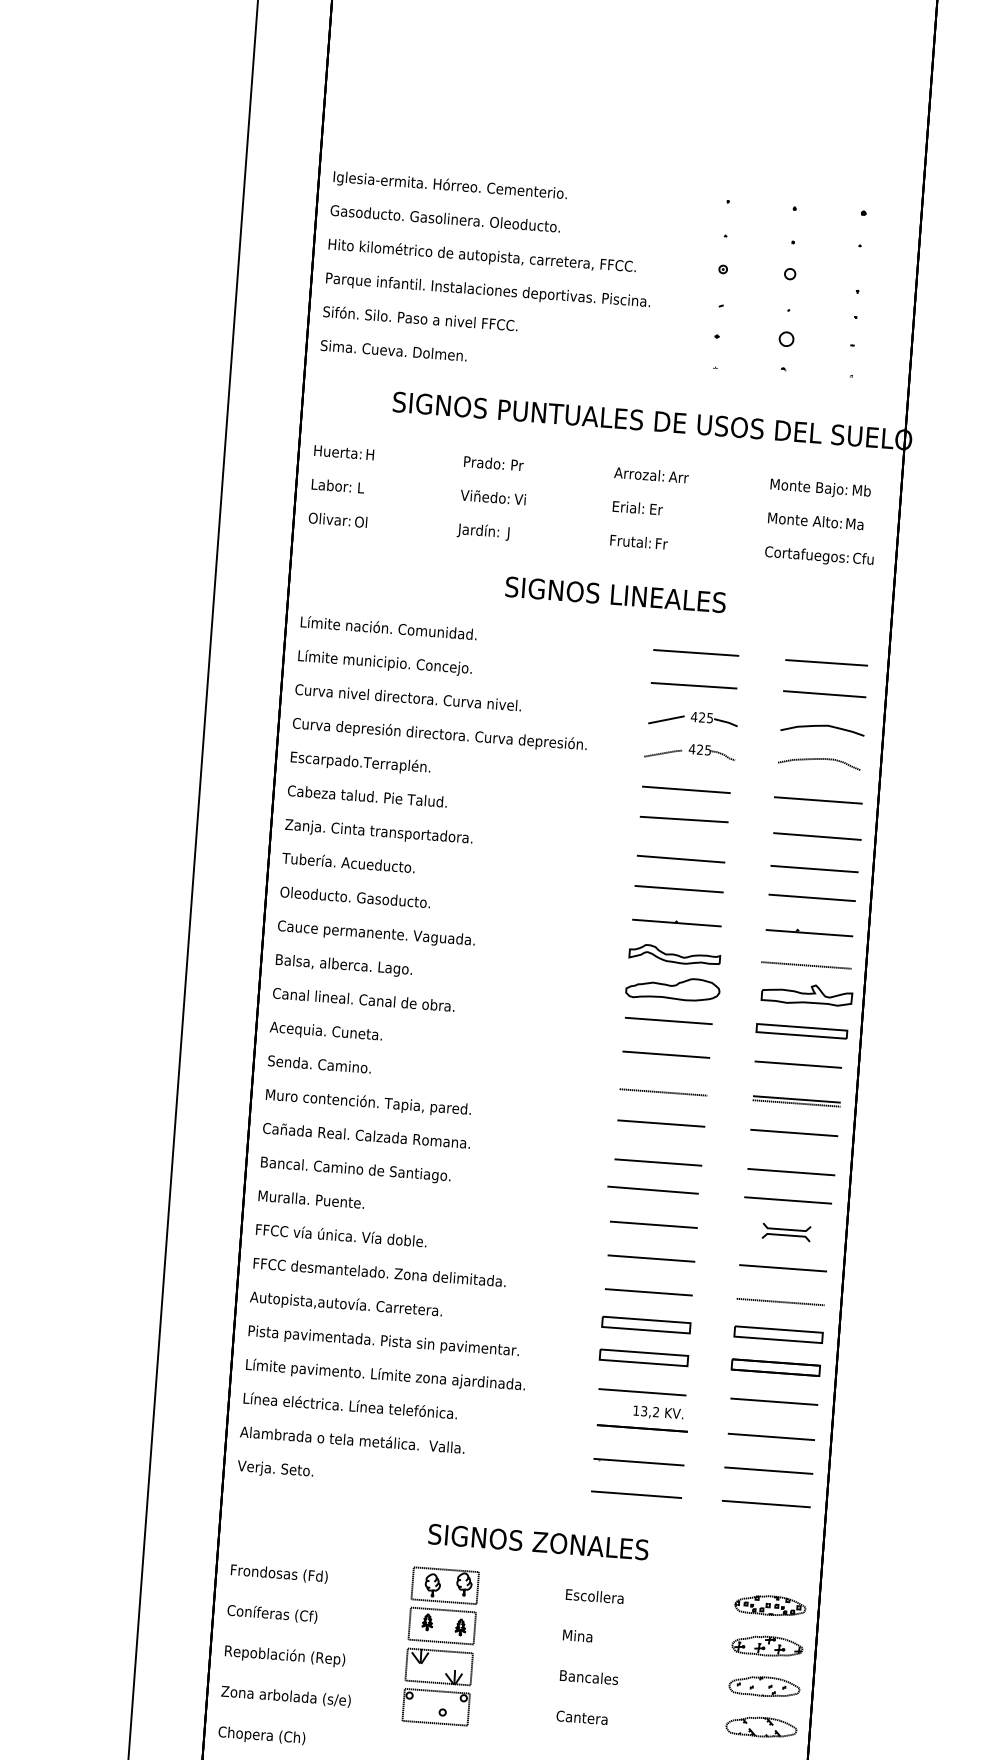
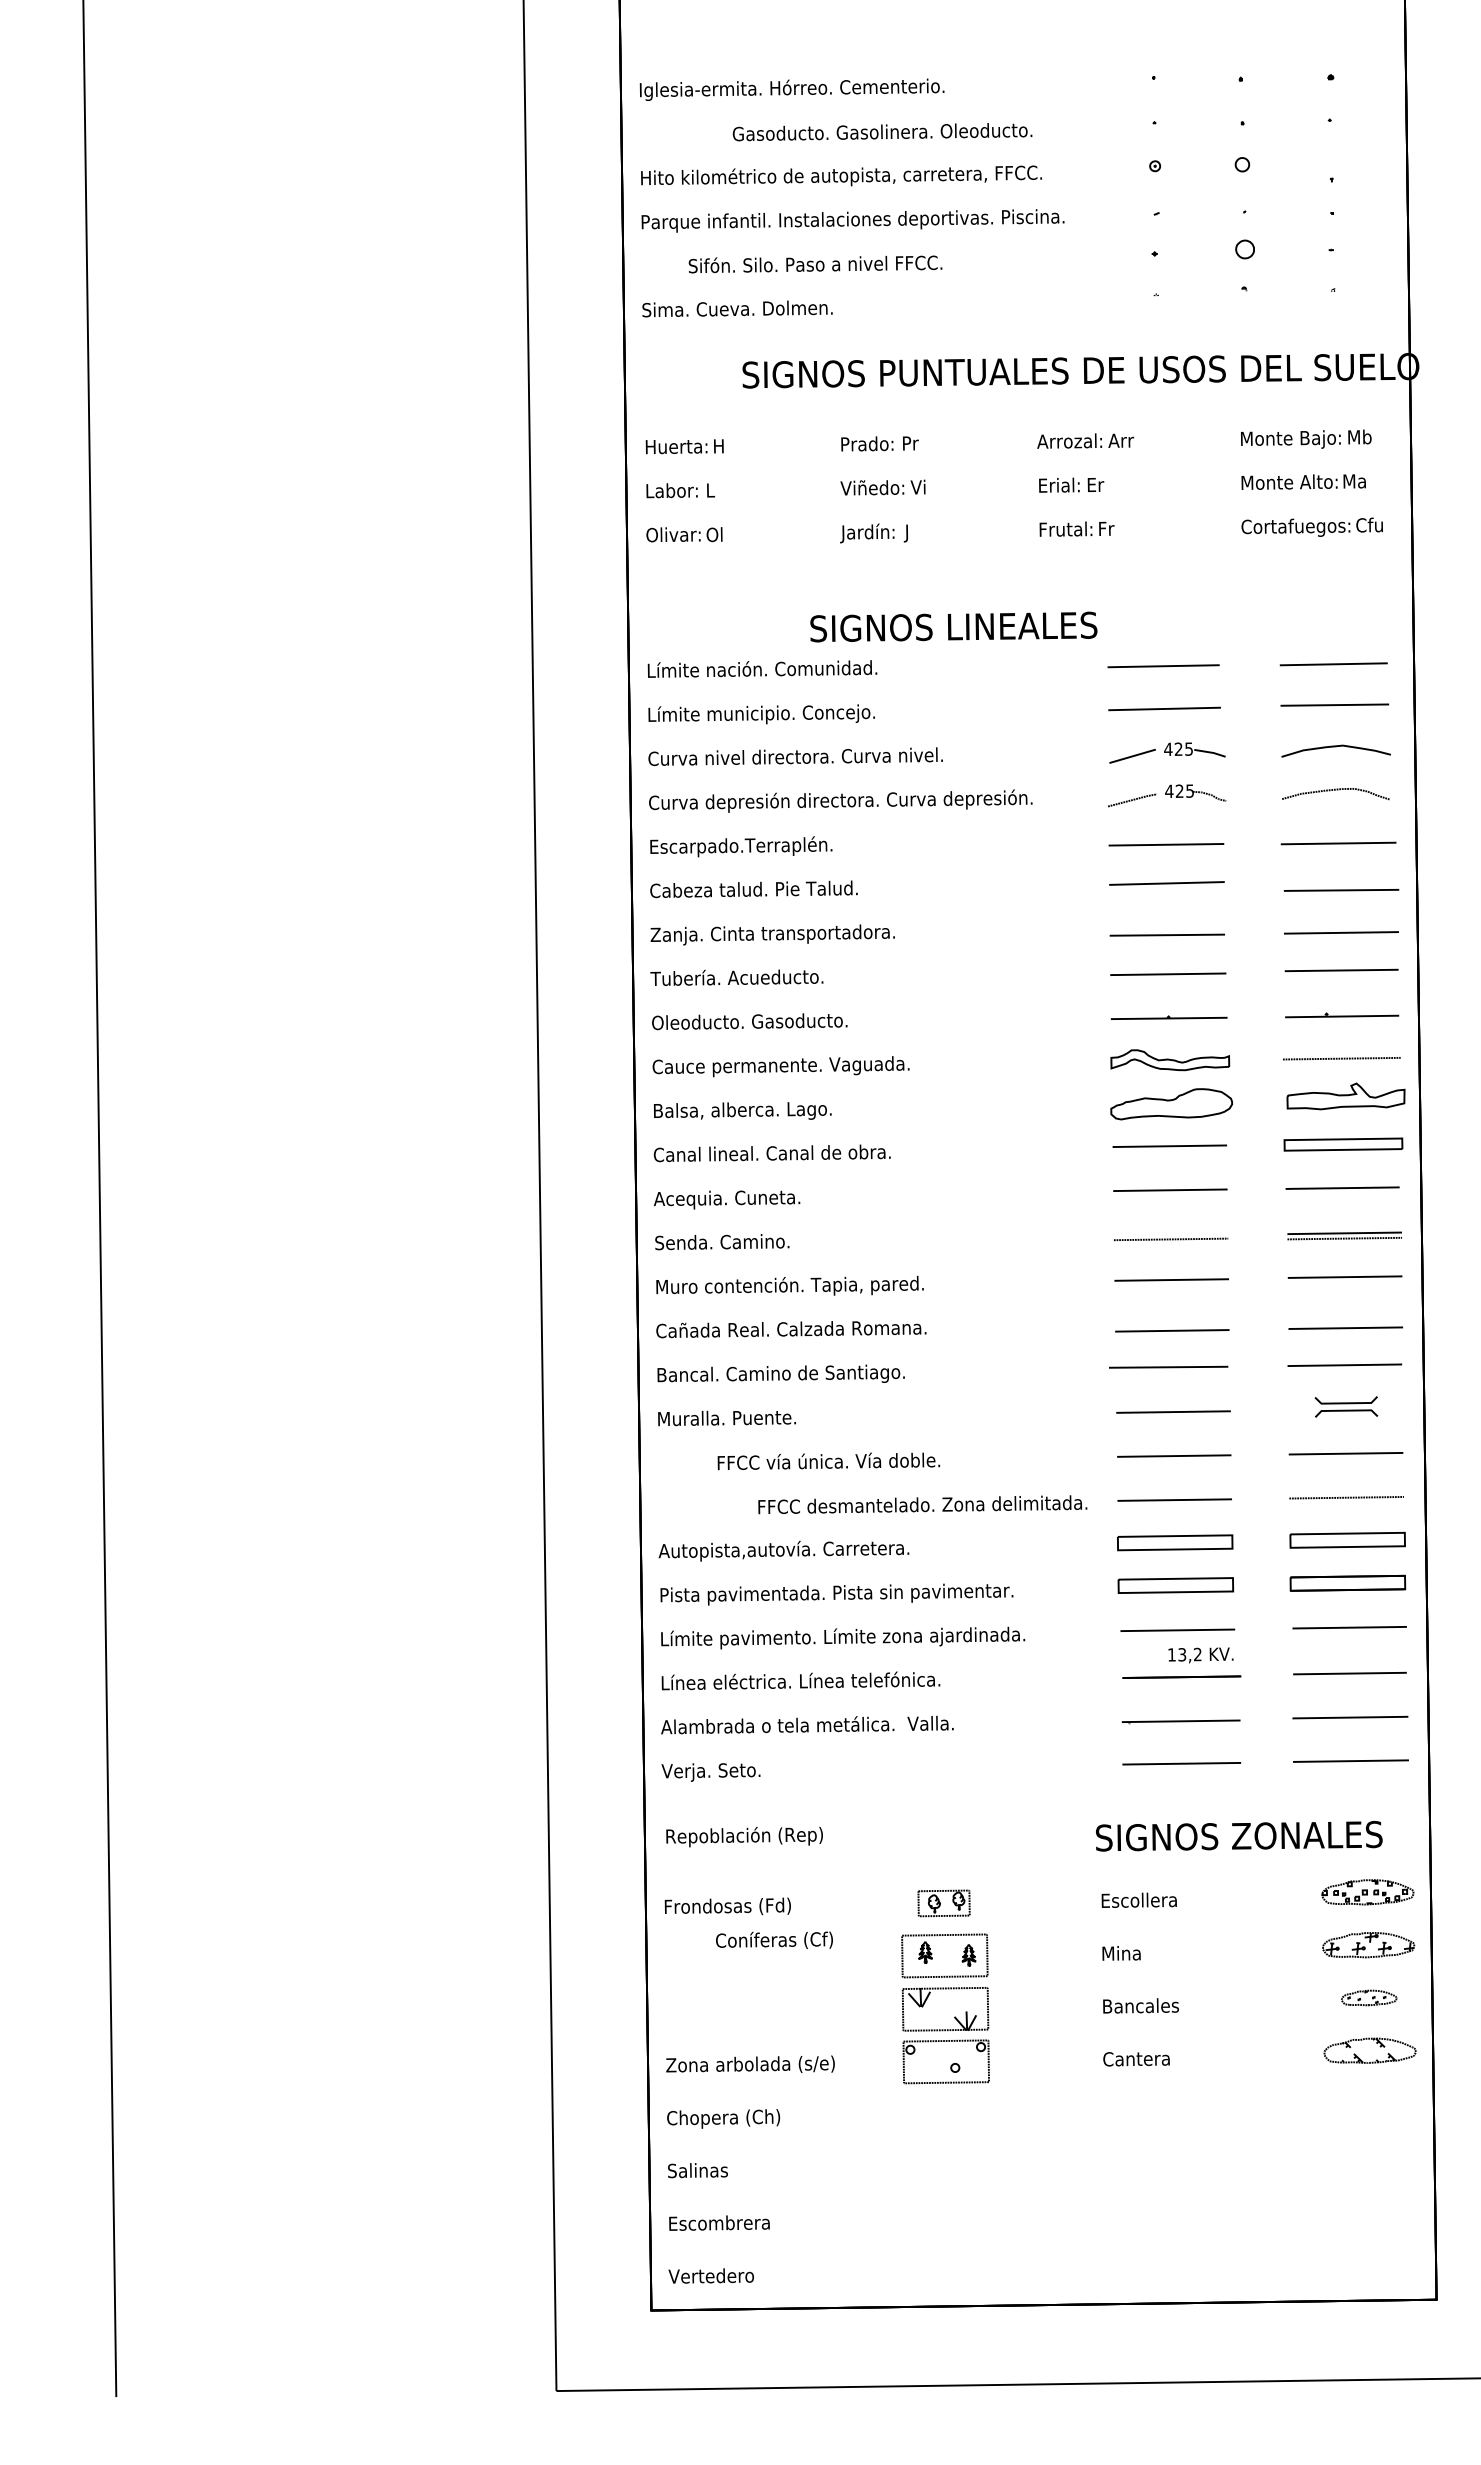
text: (445, 219) -> (882, 132), moved
text: (420, 318) -> (815, 264), moved
text: (615, 594) -> (953, 626), moved
text: (341, 1235) -> (828, 1461), moved
text: (379, 1272) -> (922, 1504), moved
text: (538, 1542) -> (1239, 1836), moved
part: (444, 1585) -> (943, 1903), size x0.6
text: (272, 1613) -> (774, 1939), moved
text: (285, 1655) -> (744, 1836), moved
part: (763, 1686) -> (1368, 1997), size x0.6

